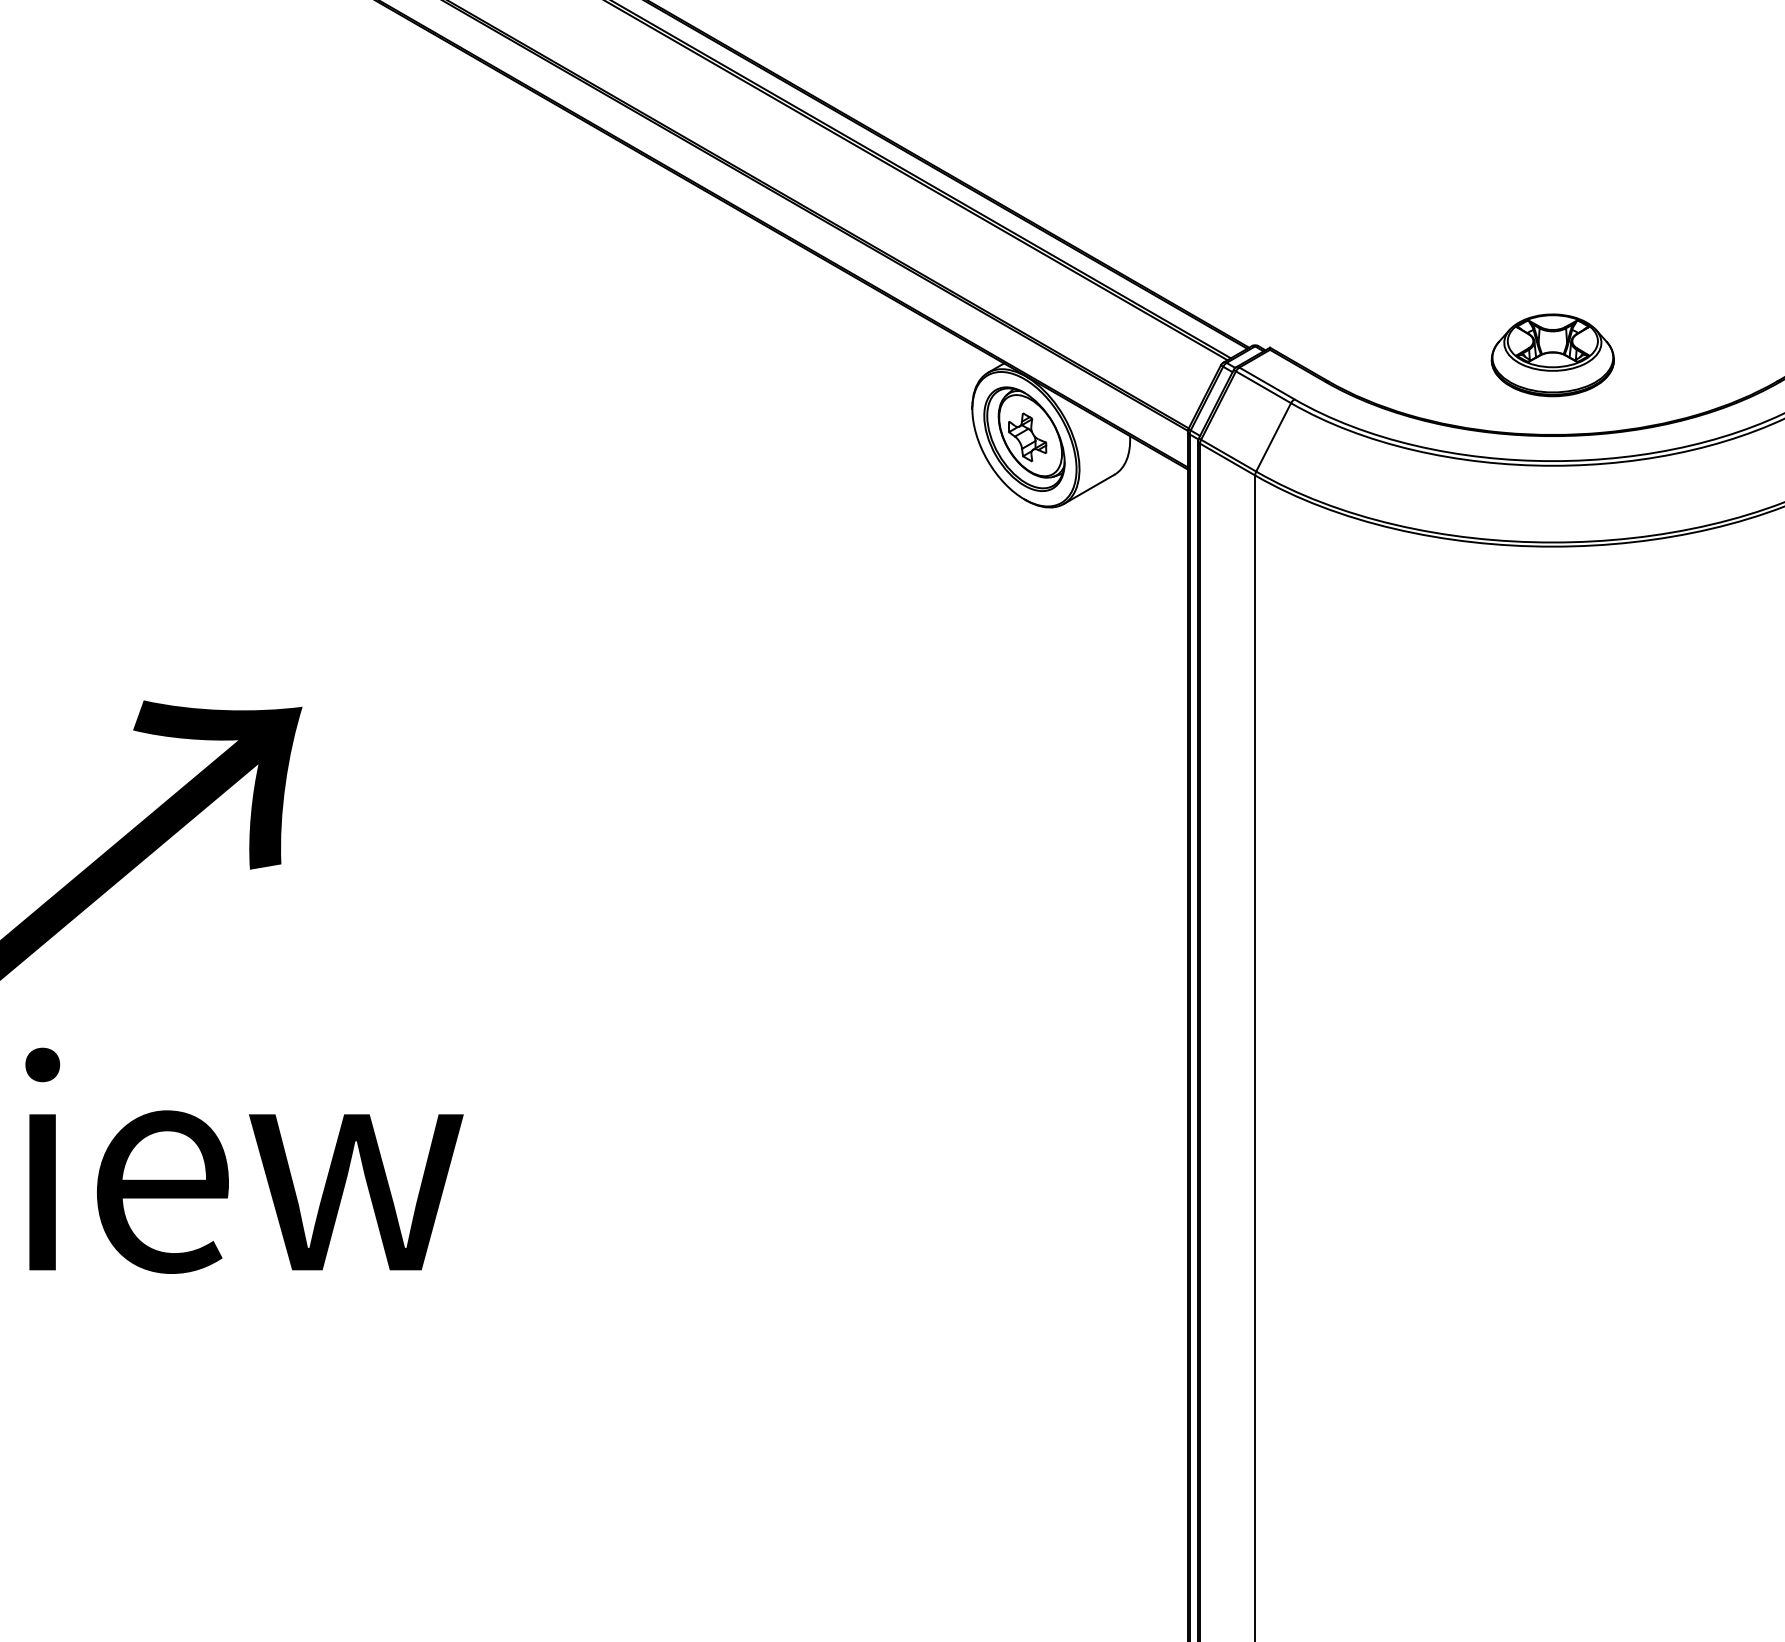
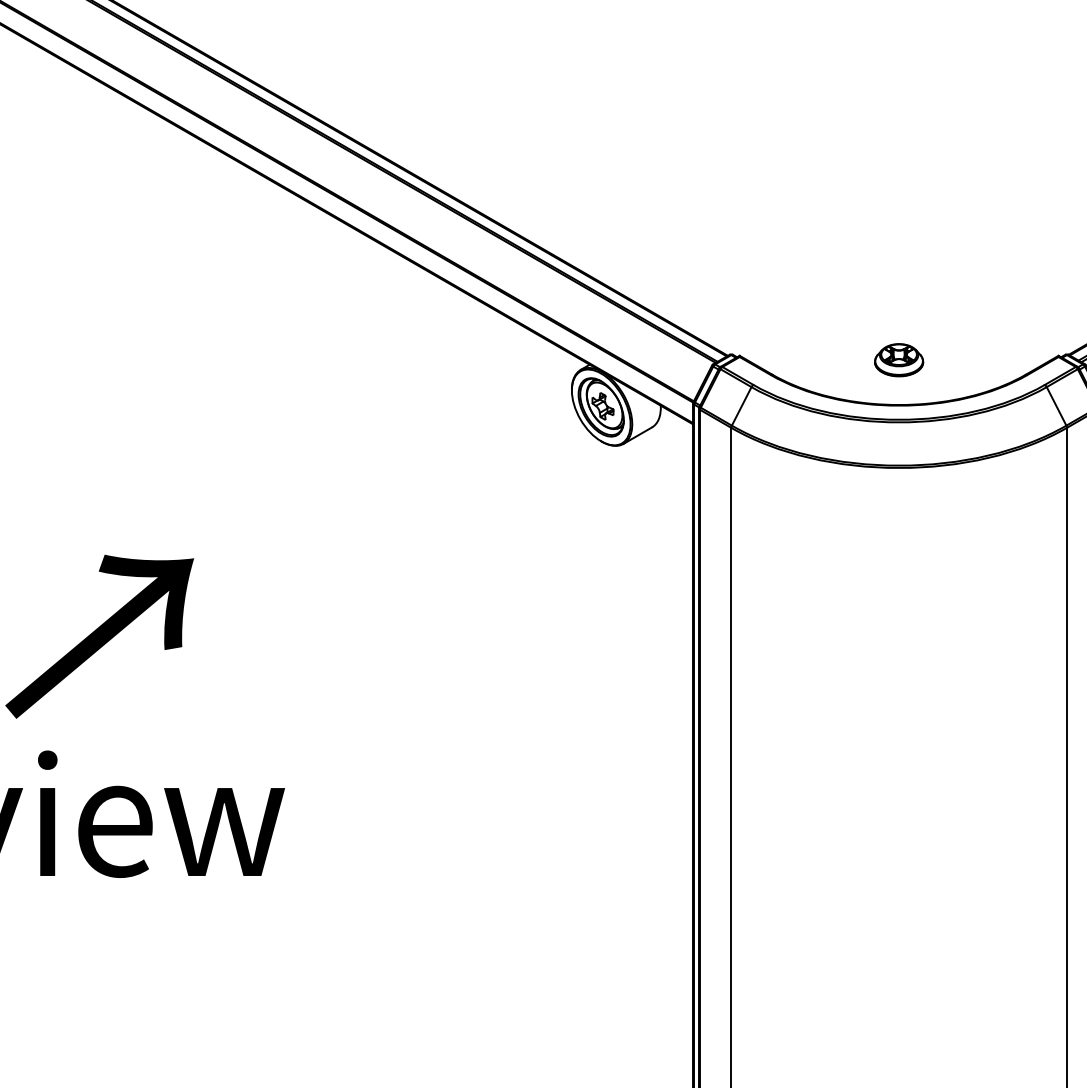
part: (1551, 355) -> (898, 360), size x0.7

